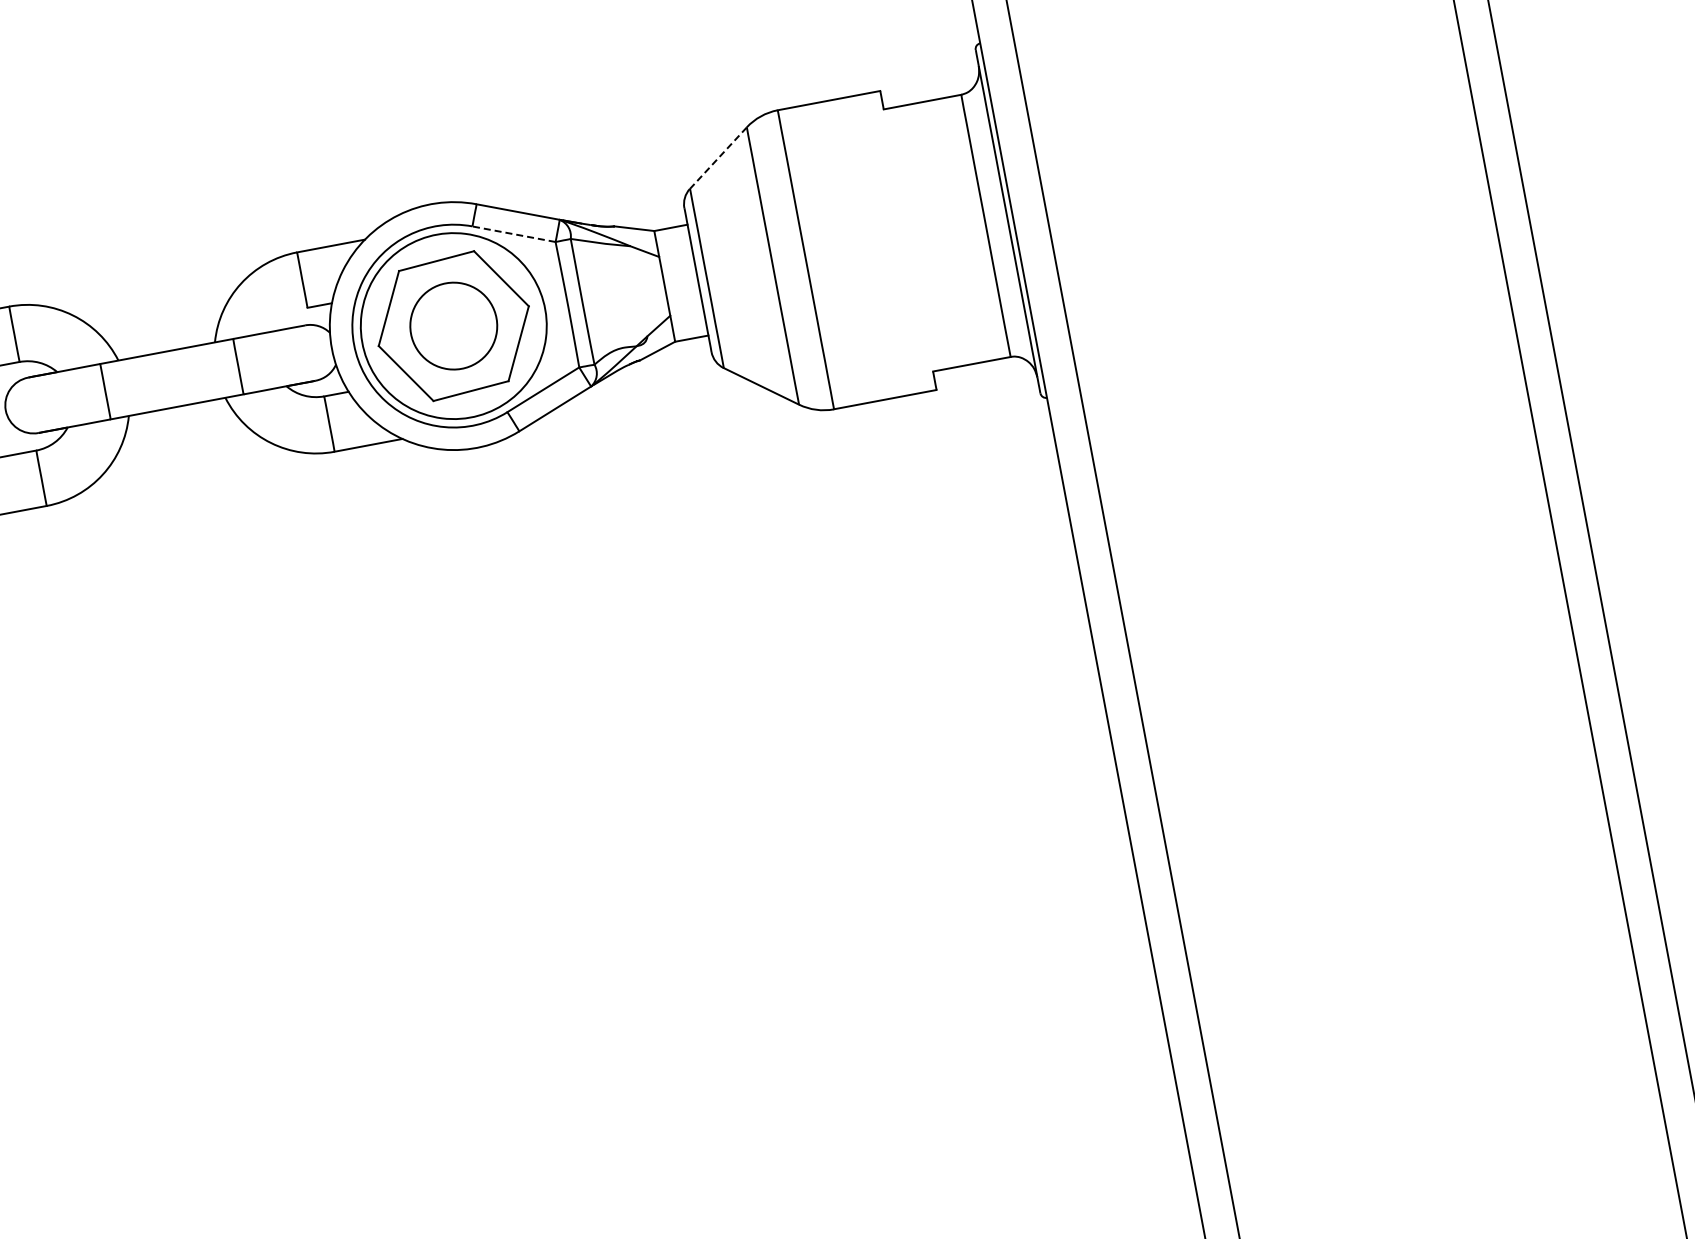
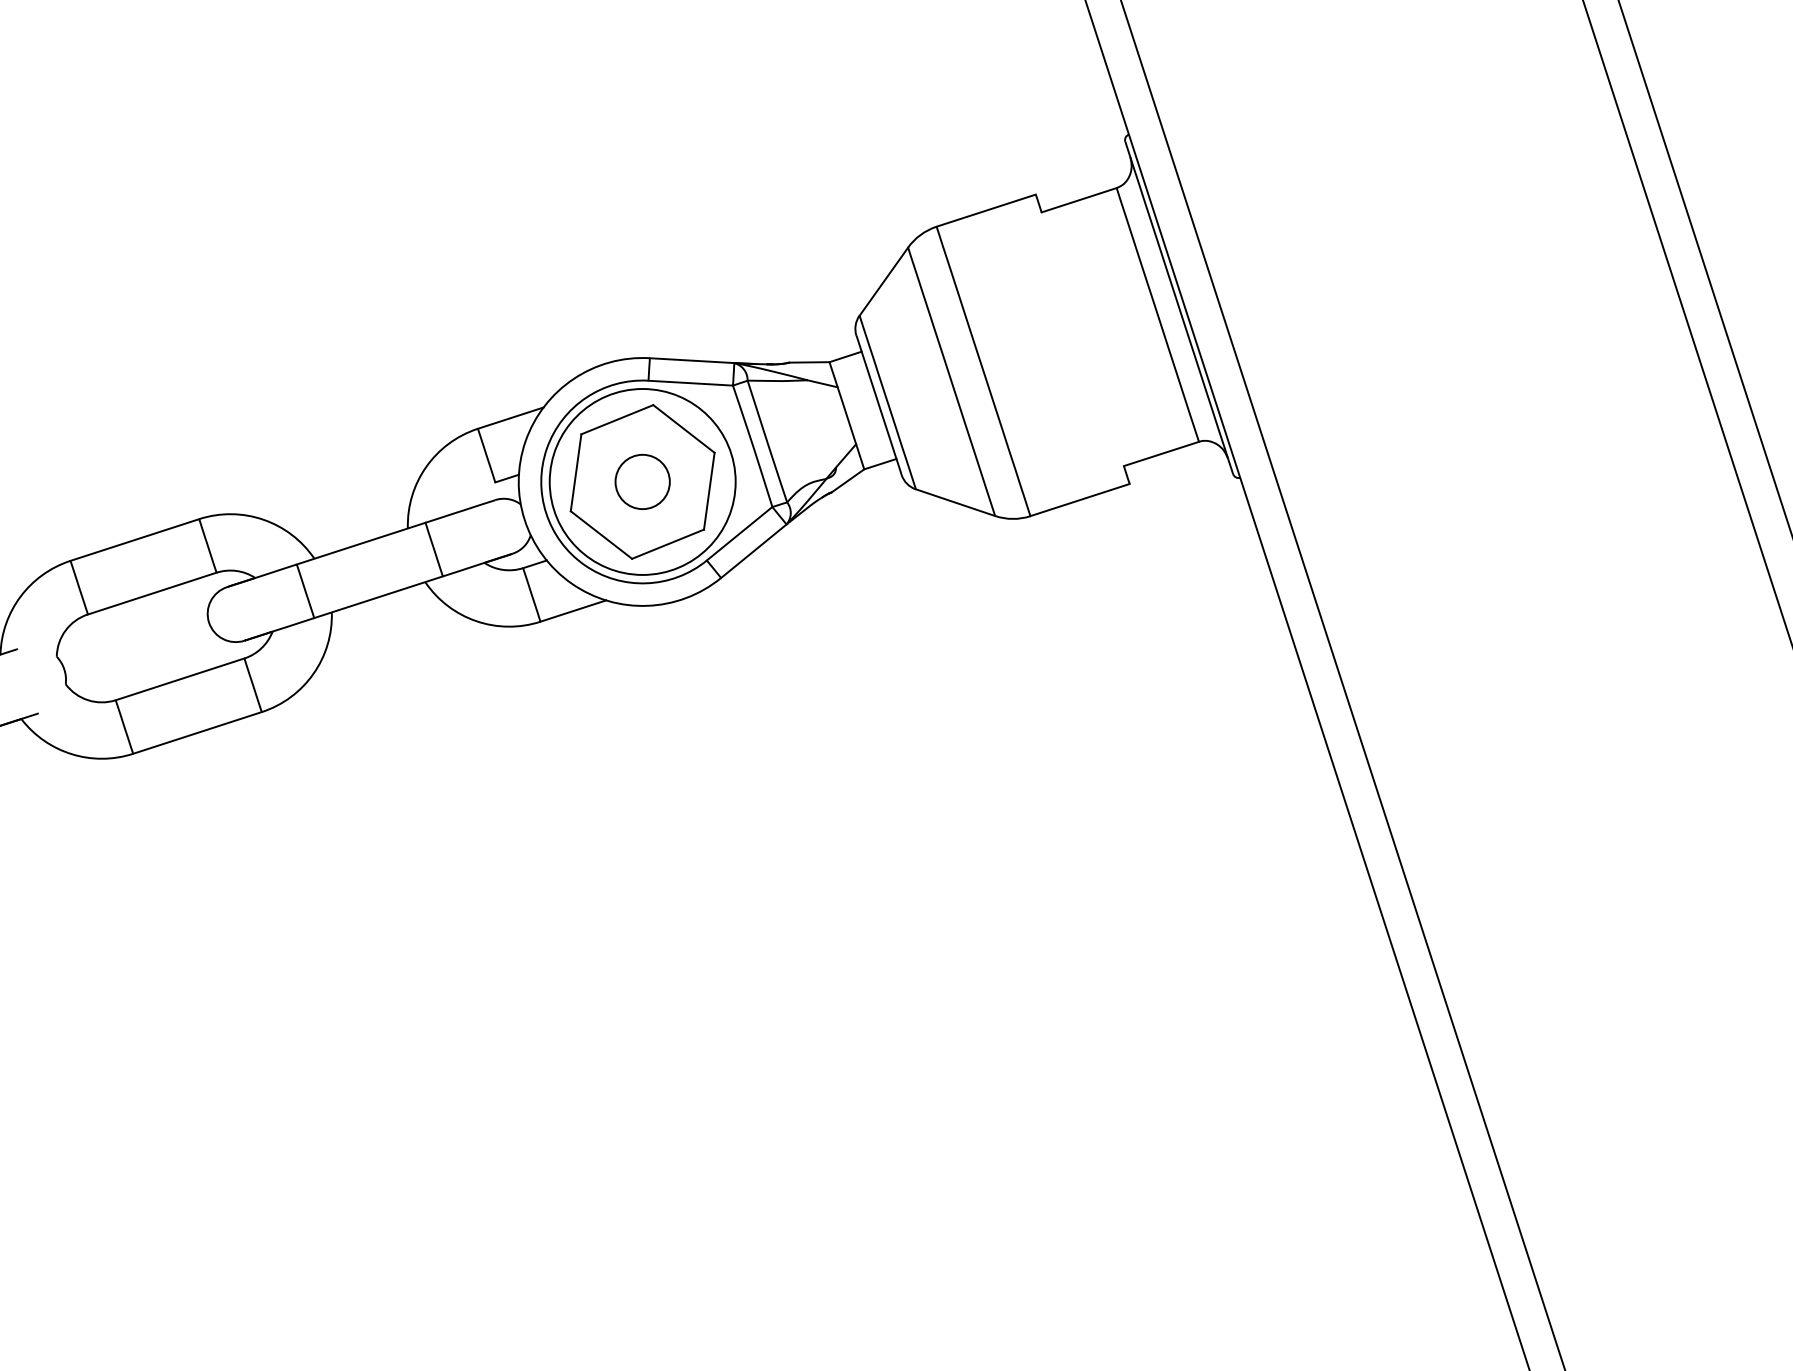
line: (718, 157) -> (883, 281), dashed -> solid
line: (513, 234) -> (690, 383), dashed -> solid
circle: (453, 325) -> (642, 481), size x0.62

